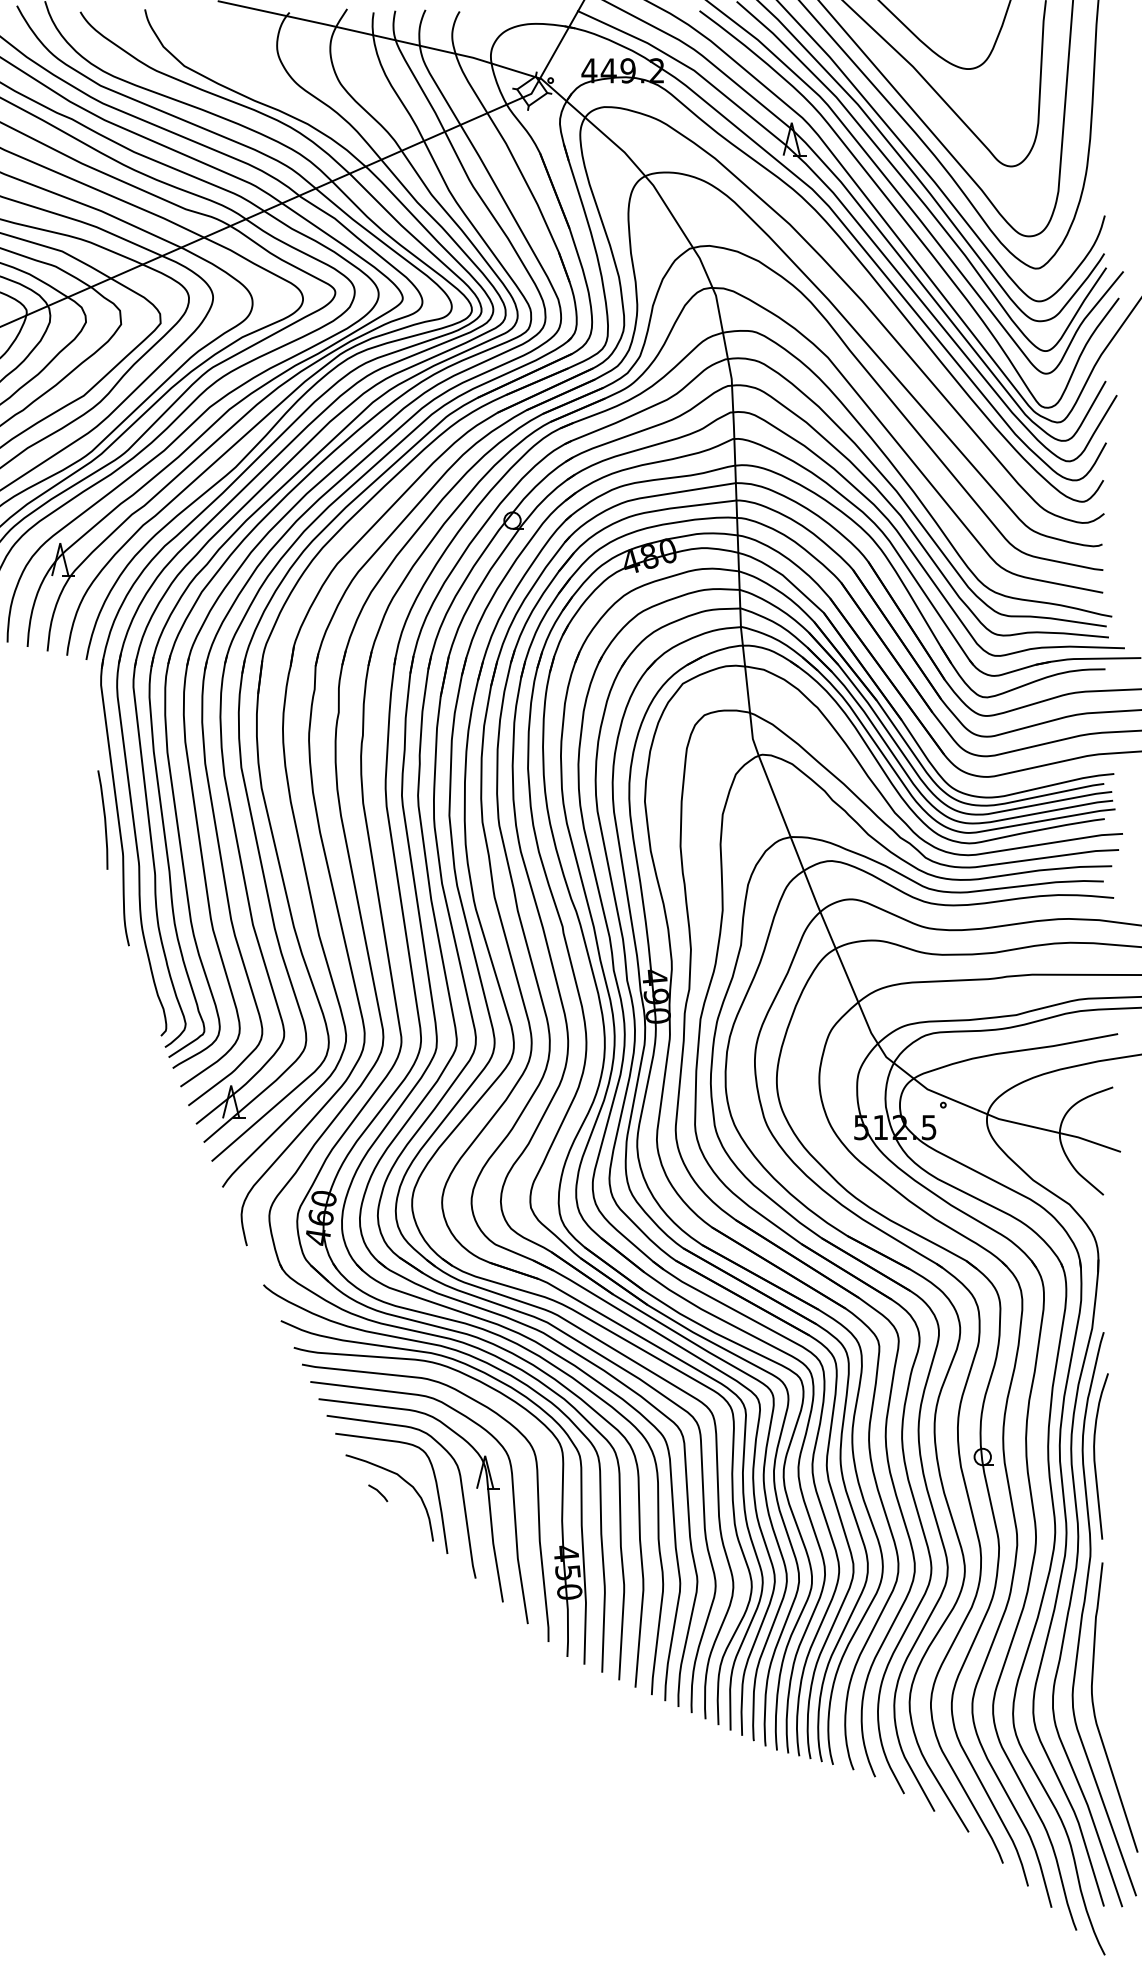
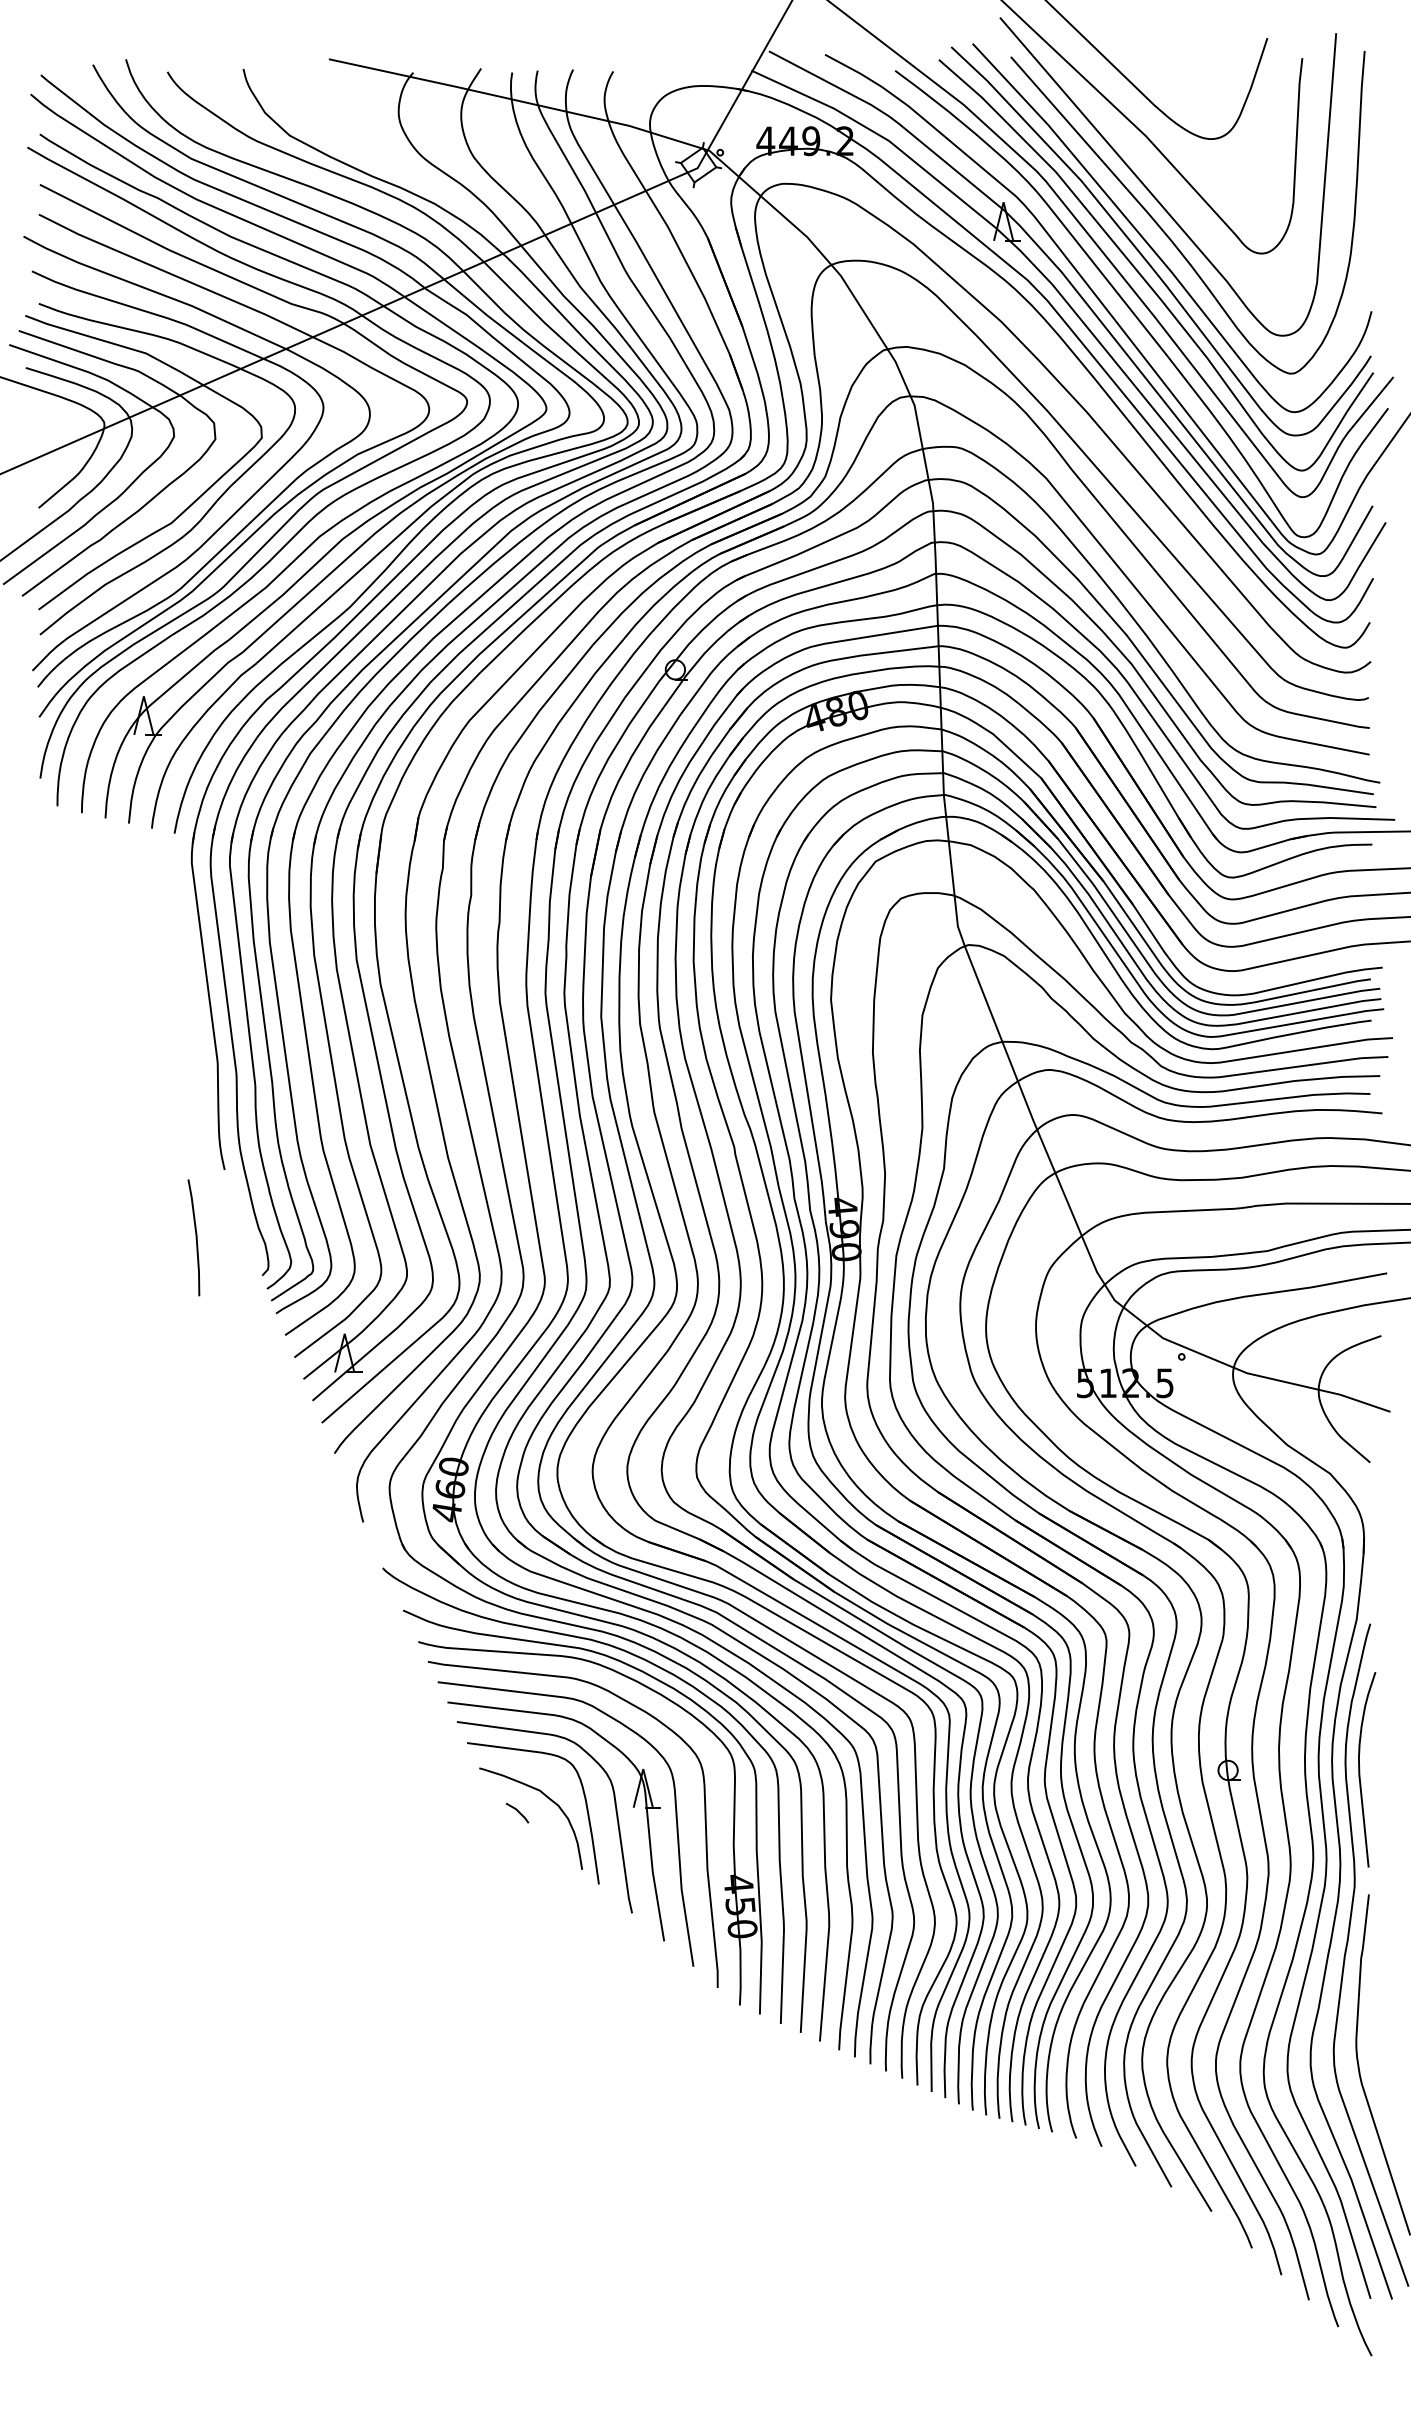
line: (104, 819) -> (195, 1237), moved

